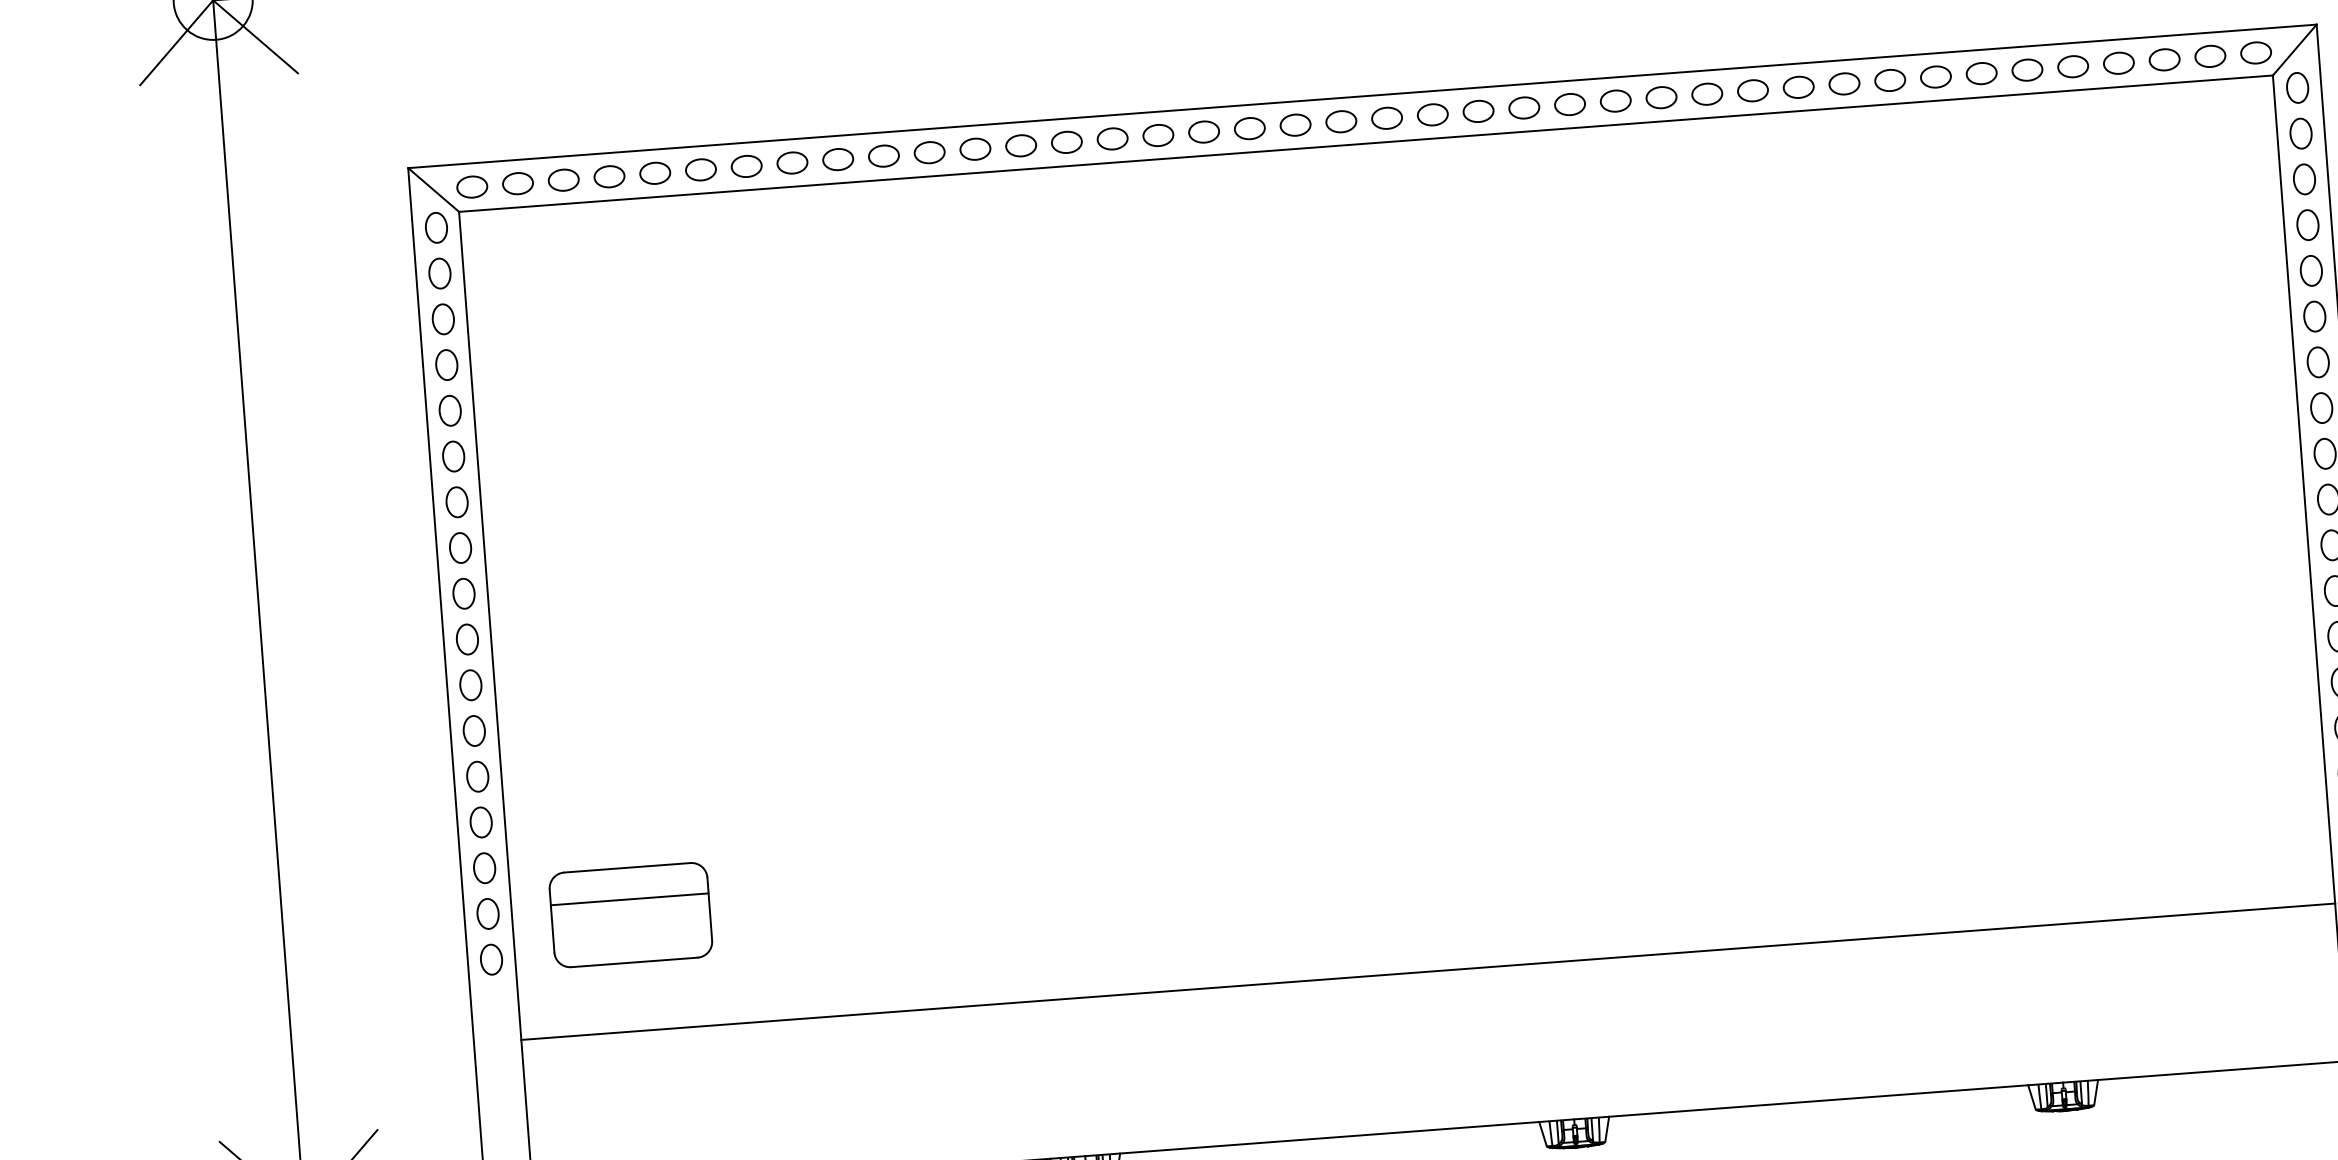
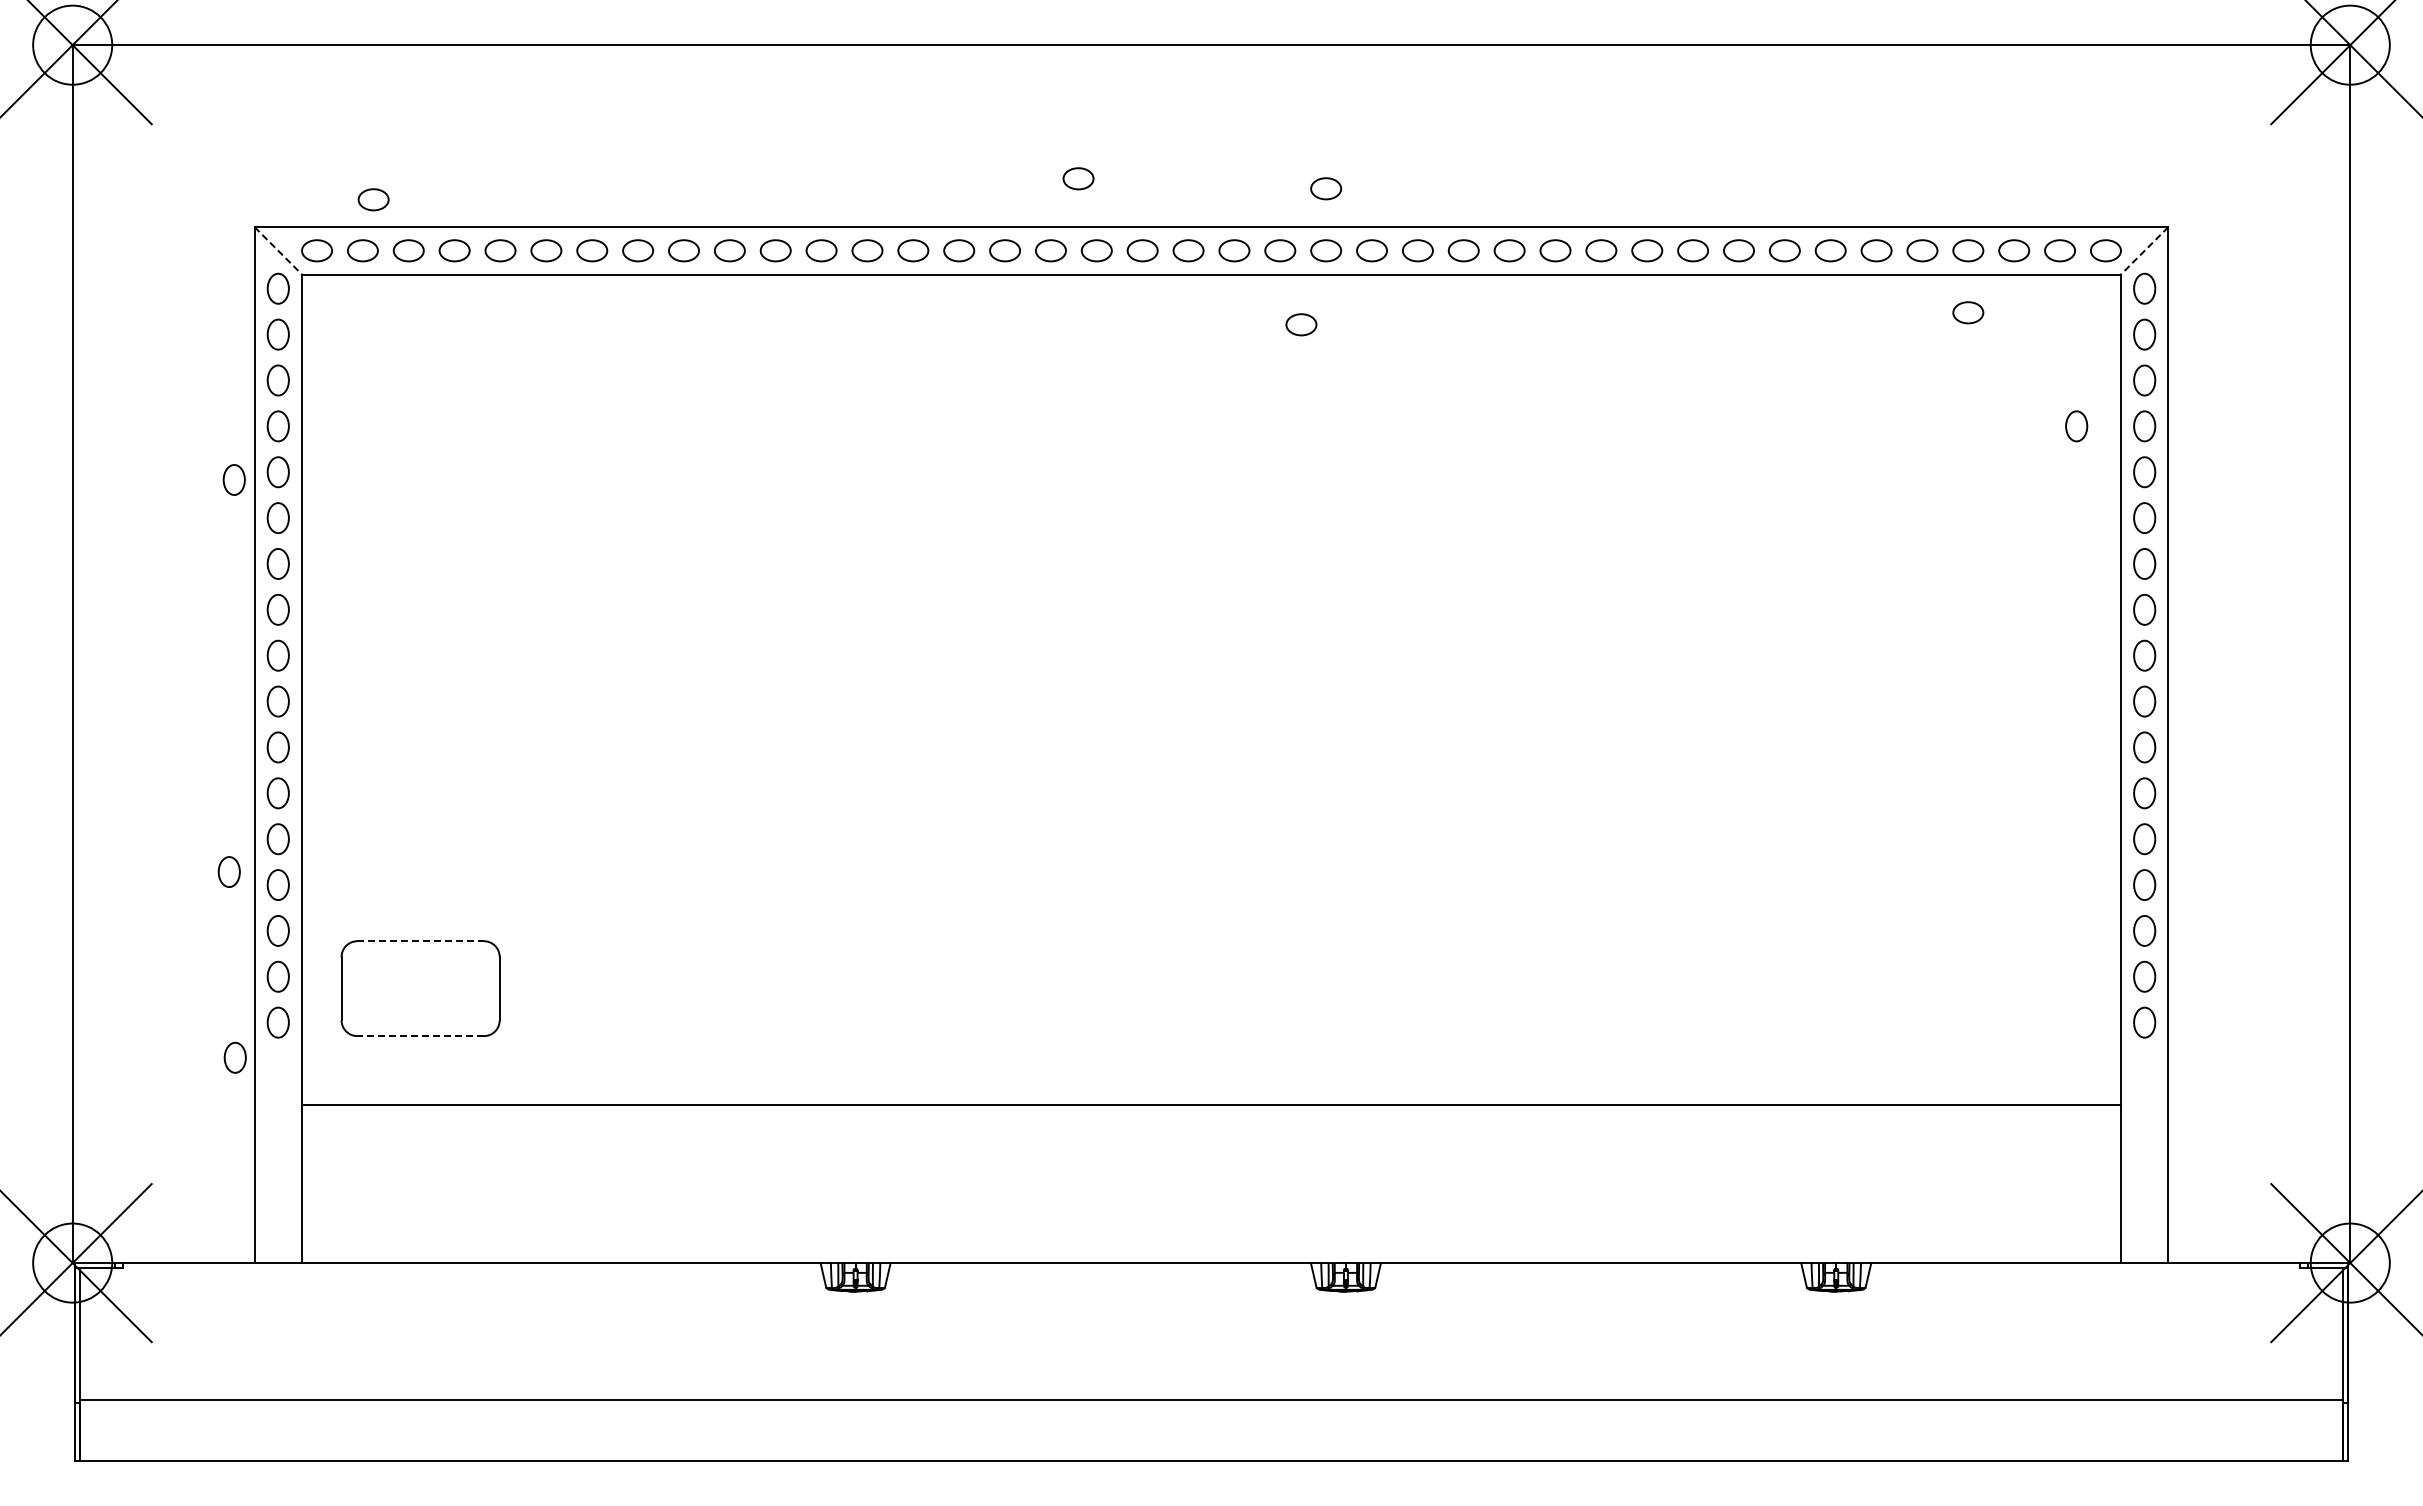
part: (1474, 49) -> (1326, 188), added
line: (2294, 49) -> (2144, 250), solid -> dashed
part: (1226, 57) -> (1078, 178), added
part: (2123, 124) -> (1968, 312), added
part: (524, 131) -> (373, 199), added
part: (1459, 186) -> (1301, 324), added
line: (433, 189) -> (278, 250), solid -> dashed
part: (2239, 230) -> (2076, 426), added
part: (406, 421) -> (233, 479), added
part: (430, 812) -> (228, 871), added
line: (628, 868) -> (421, 941), solid -> dashed
line: (629, 899) -> (420, 972), removed
line: (634, 962) -> (420, 1036), solid -> dashed
part: (450, 997) -> (234, 1057), added

